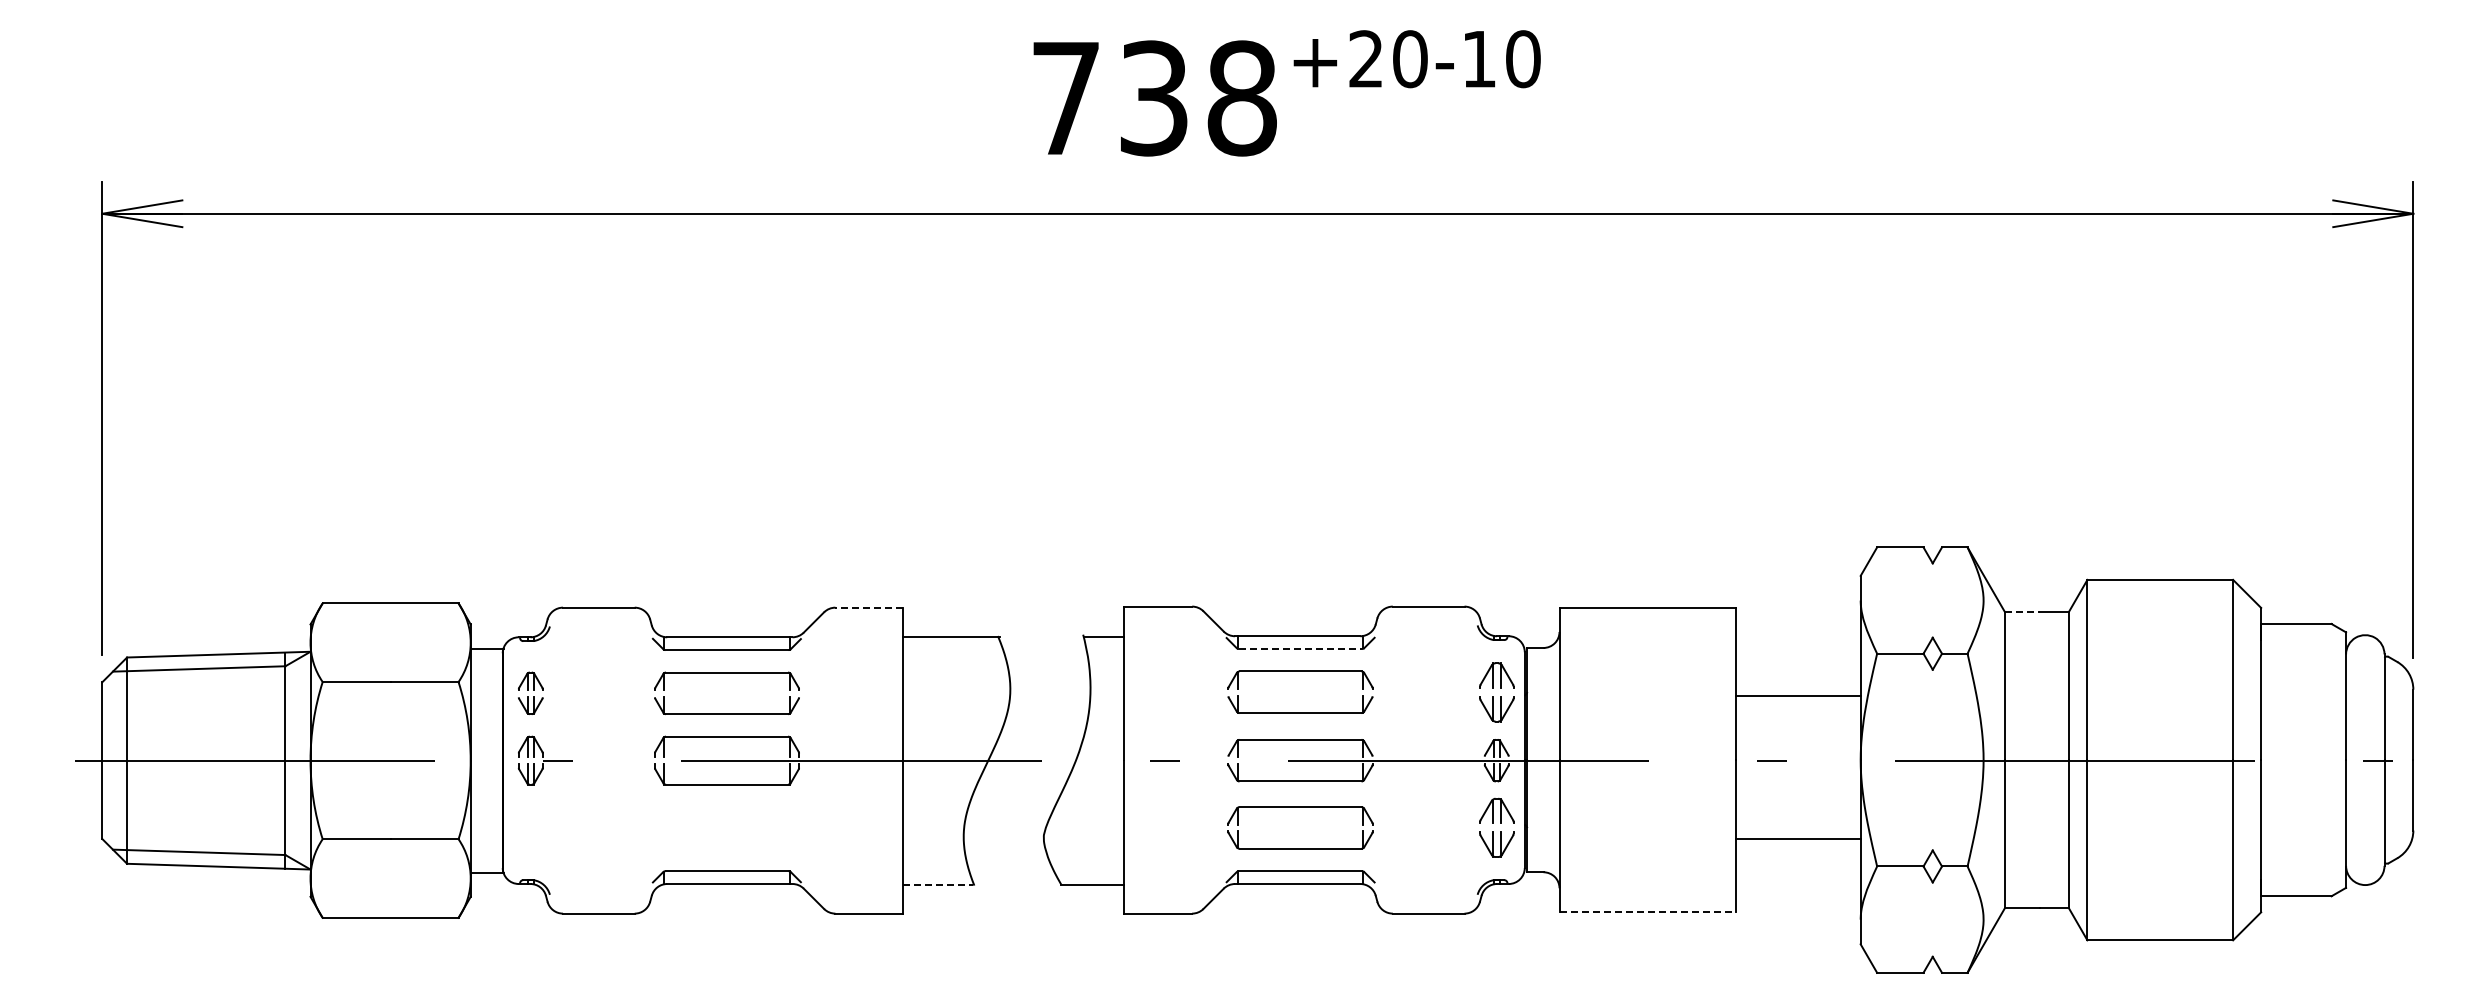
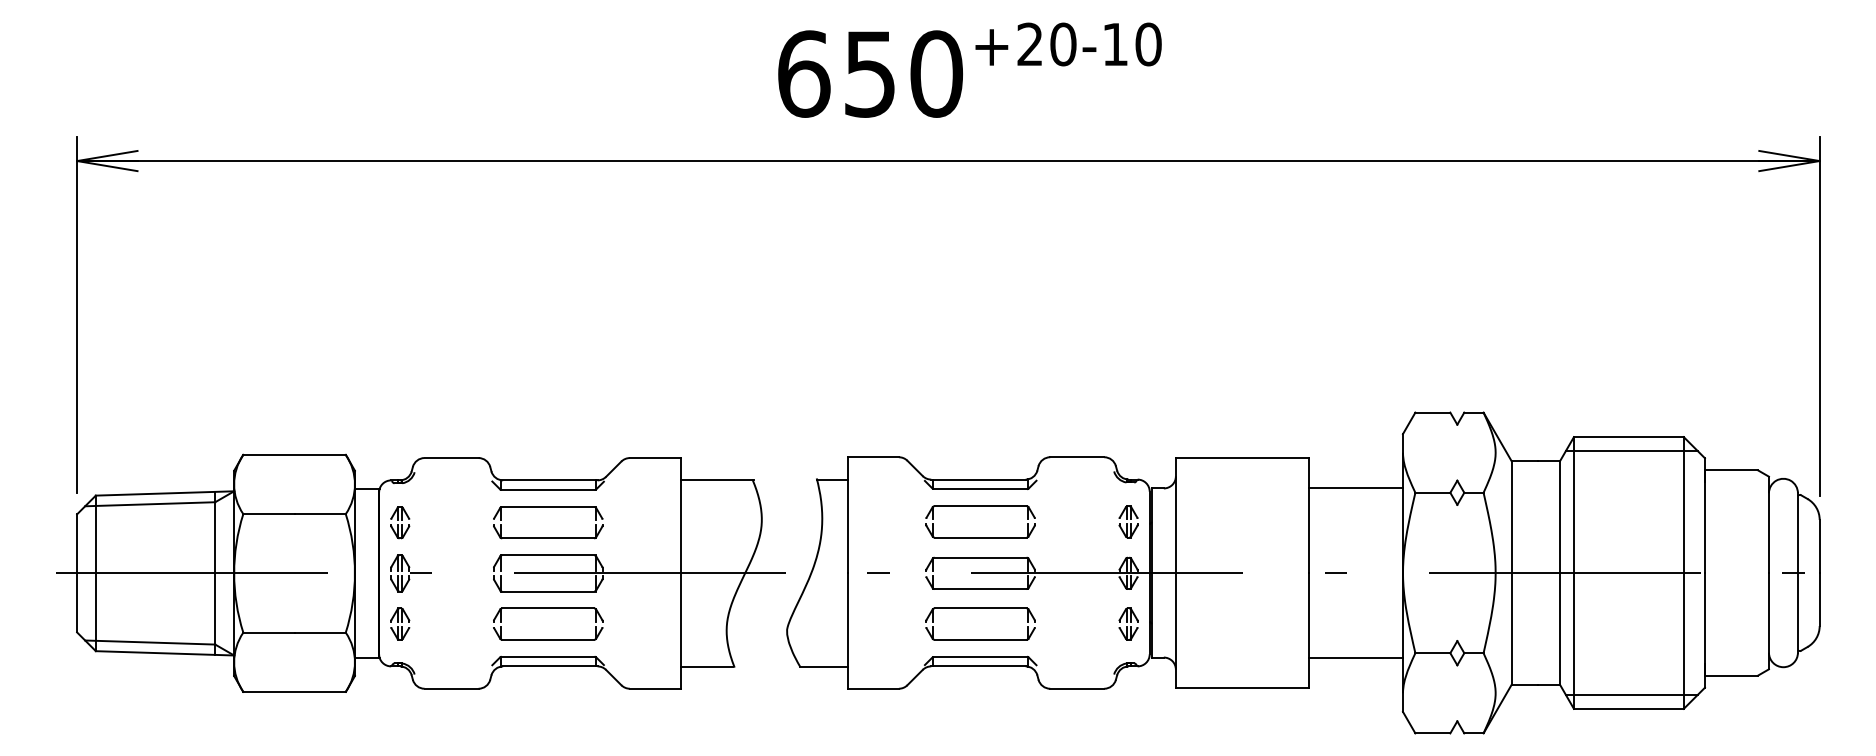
text: (1154, 98) -> (870, 74), 738 -> 650
line: (2163, 598) -> (1631, 451), added
line: (869, 607) -> (655, 457), dashed -> solid
line: (2022, 611) -> (1524, 460), dashed -> solid
line: (1300, 649) -> (980, 489), dashed -> solid
part: (1496, 691) -> (1128, 521), size x0.71
line: (1797, 695) -> (1355, 488), moved
part: (726, 807) -> (547, 608), added
part: (530, 827) -> (400, 623), added
part: (1496, 827) -> (1128, 623), size x0.71
line: (1797, 839) -> (1355, 657), moved
line: (938, 884) -> (707, 666), dashed -> solid
line: (1648, 912) -> (1242, 687), dashed -> solid
line: (2163, 921) -> (1631, 694), added

